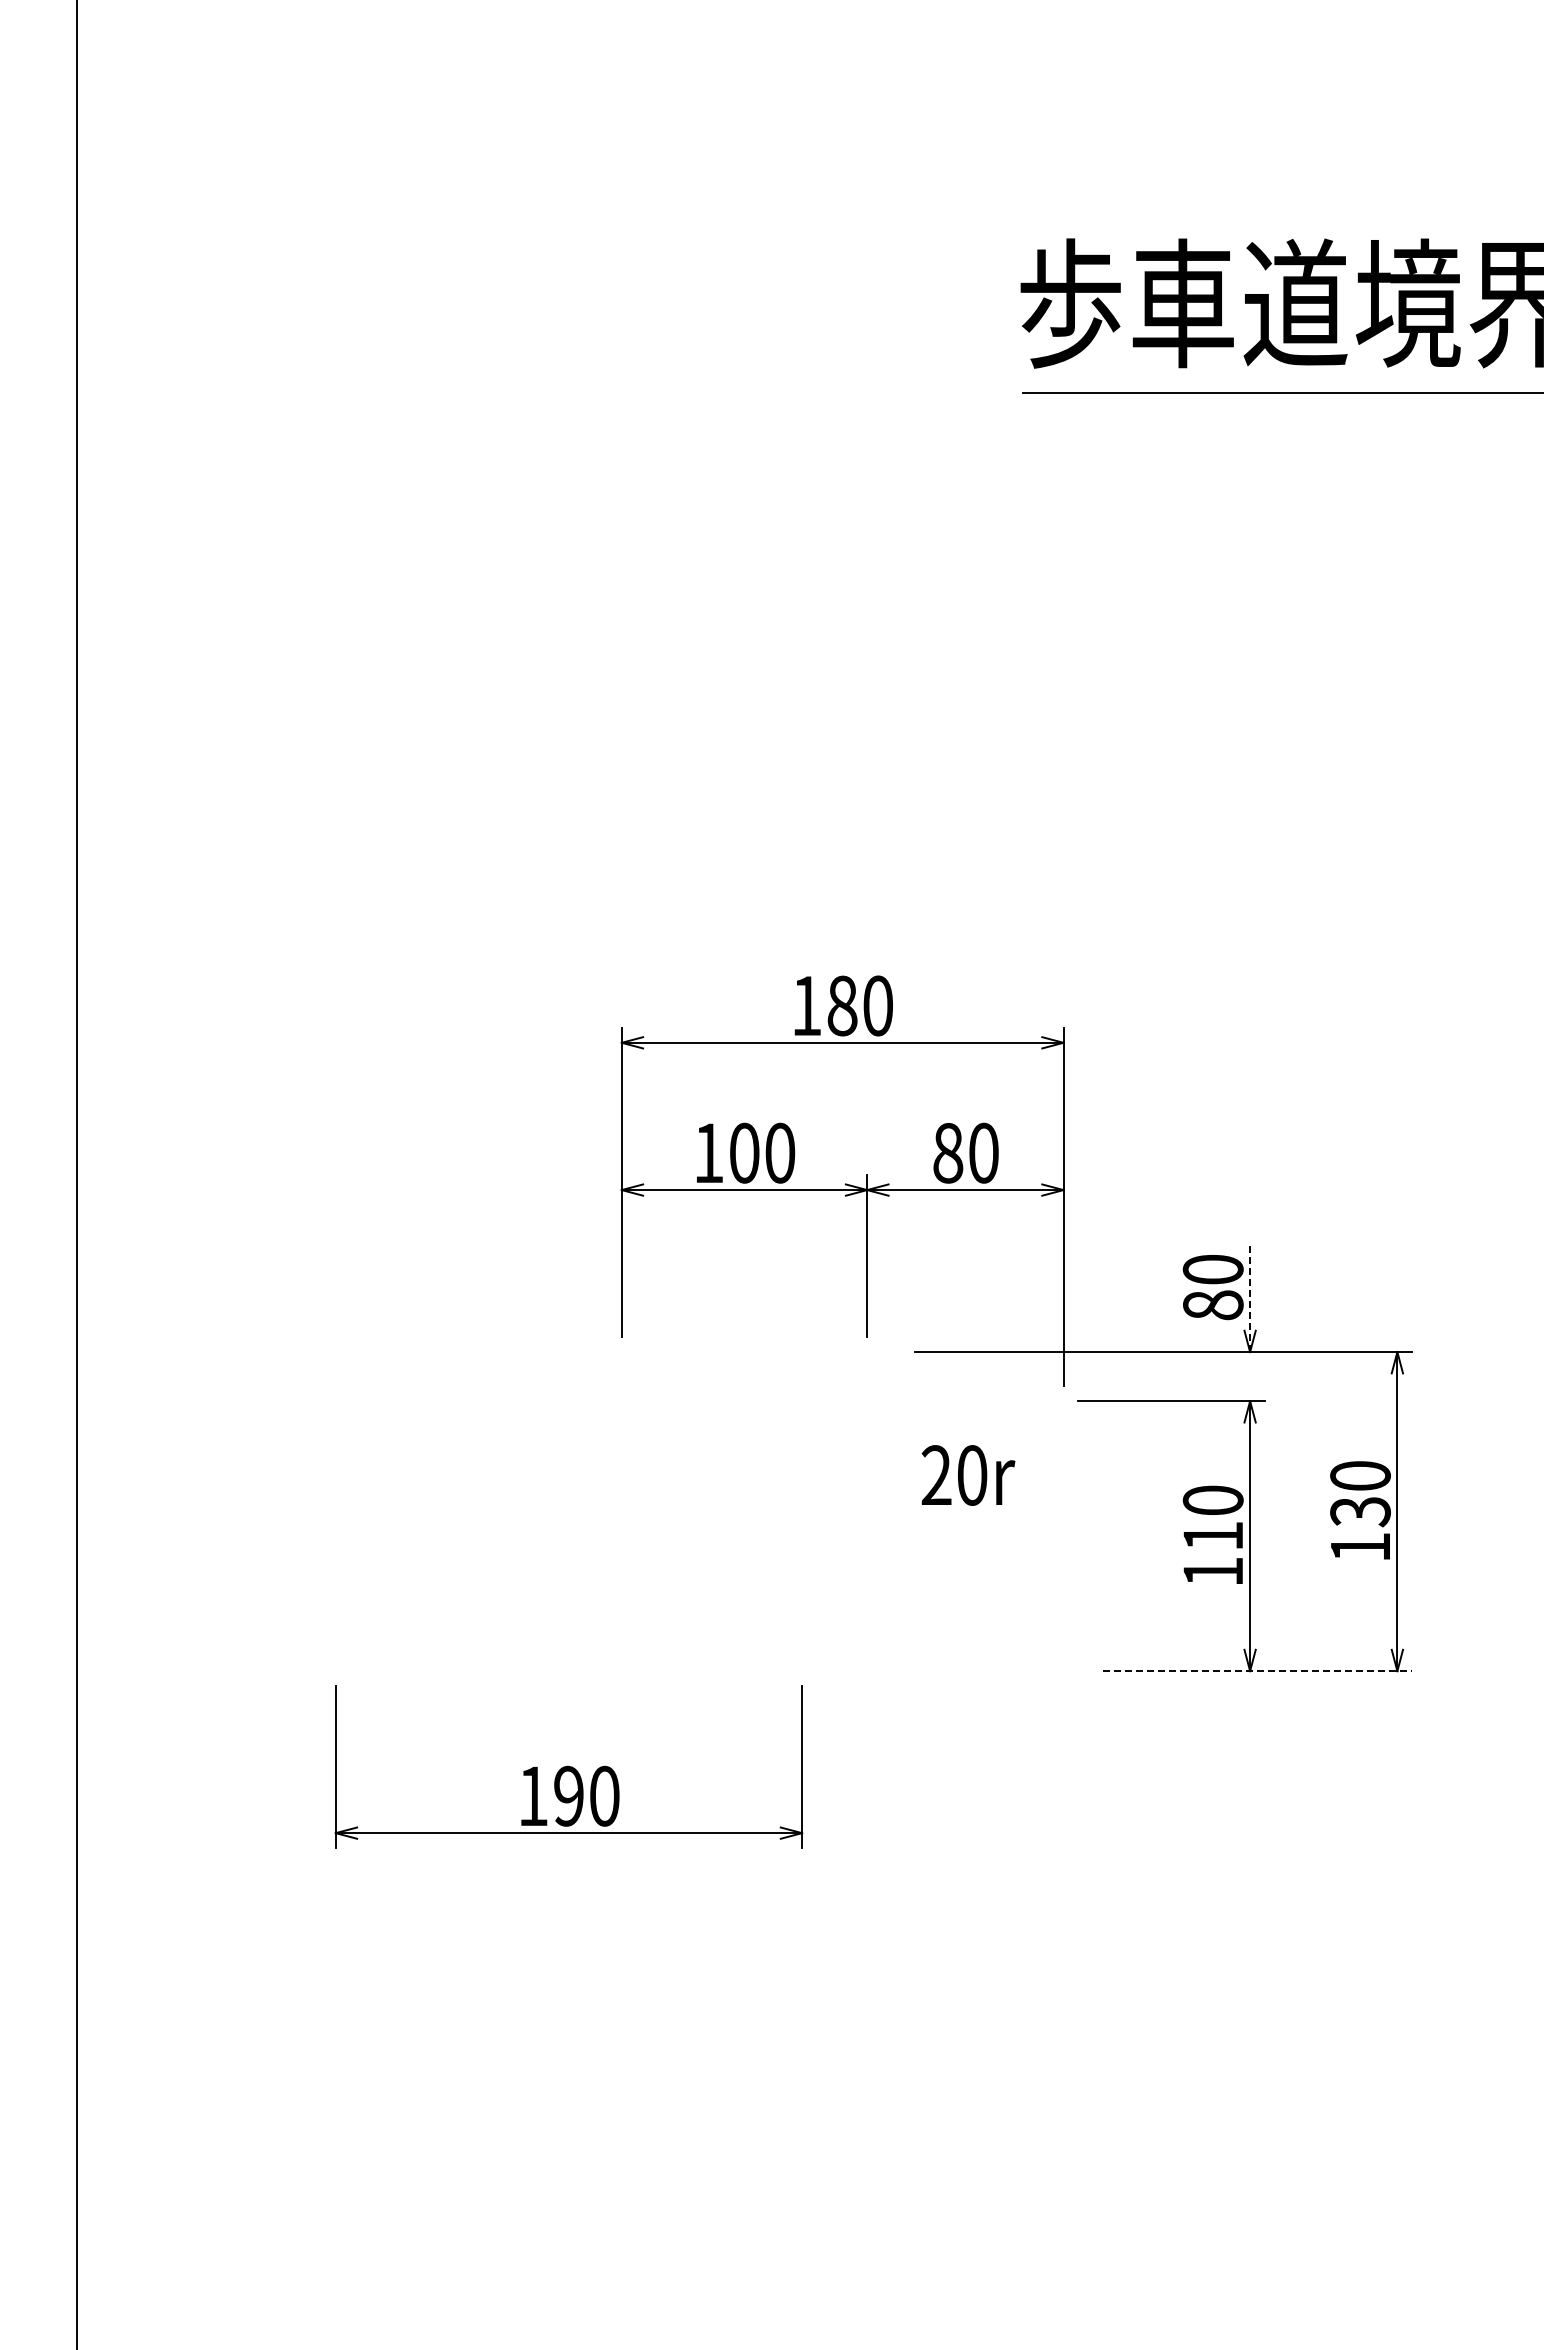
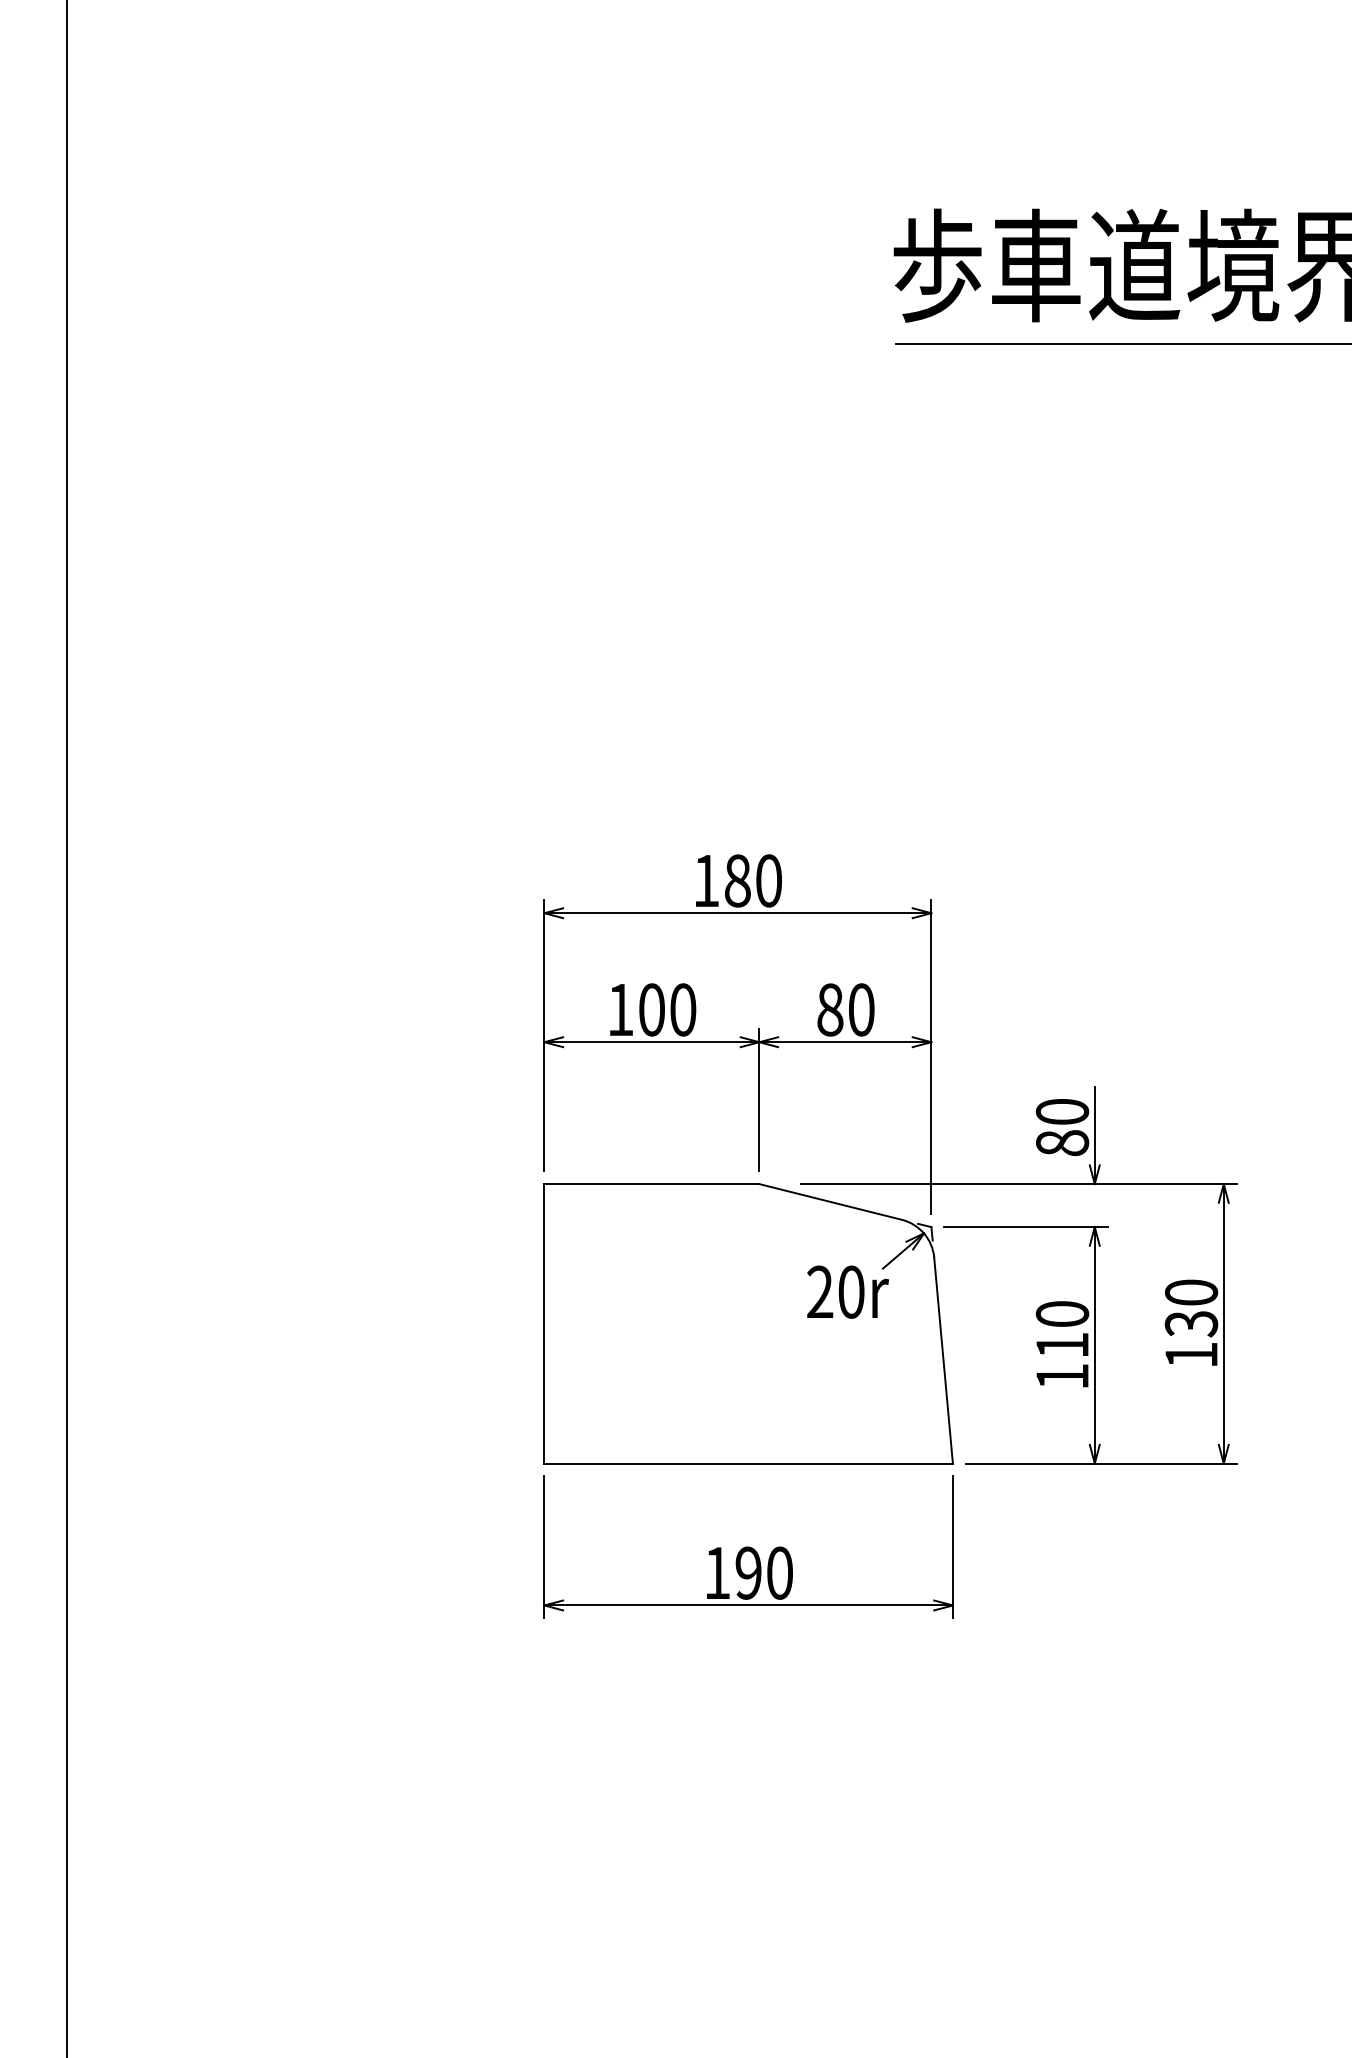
line: (1250, 1296) -> (1095, 1135), dashed -> solid
part: (855, 1511) -> (749, 1323), added
line: (1257, 1671) -> (1101, 1463), dashed -> solid
part: (568, 1766) -> (748, 1547), moved

